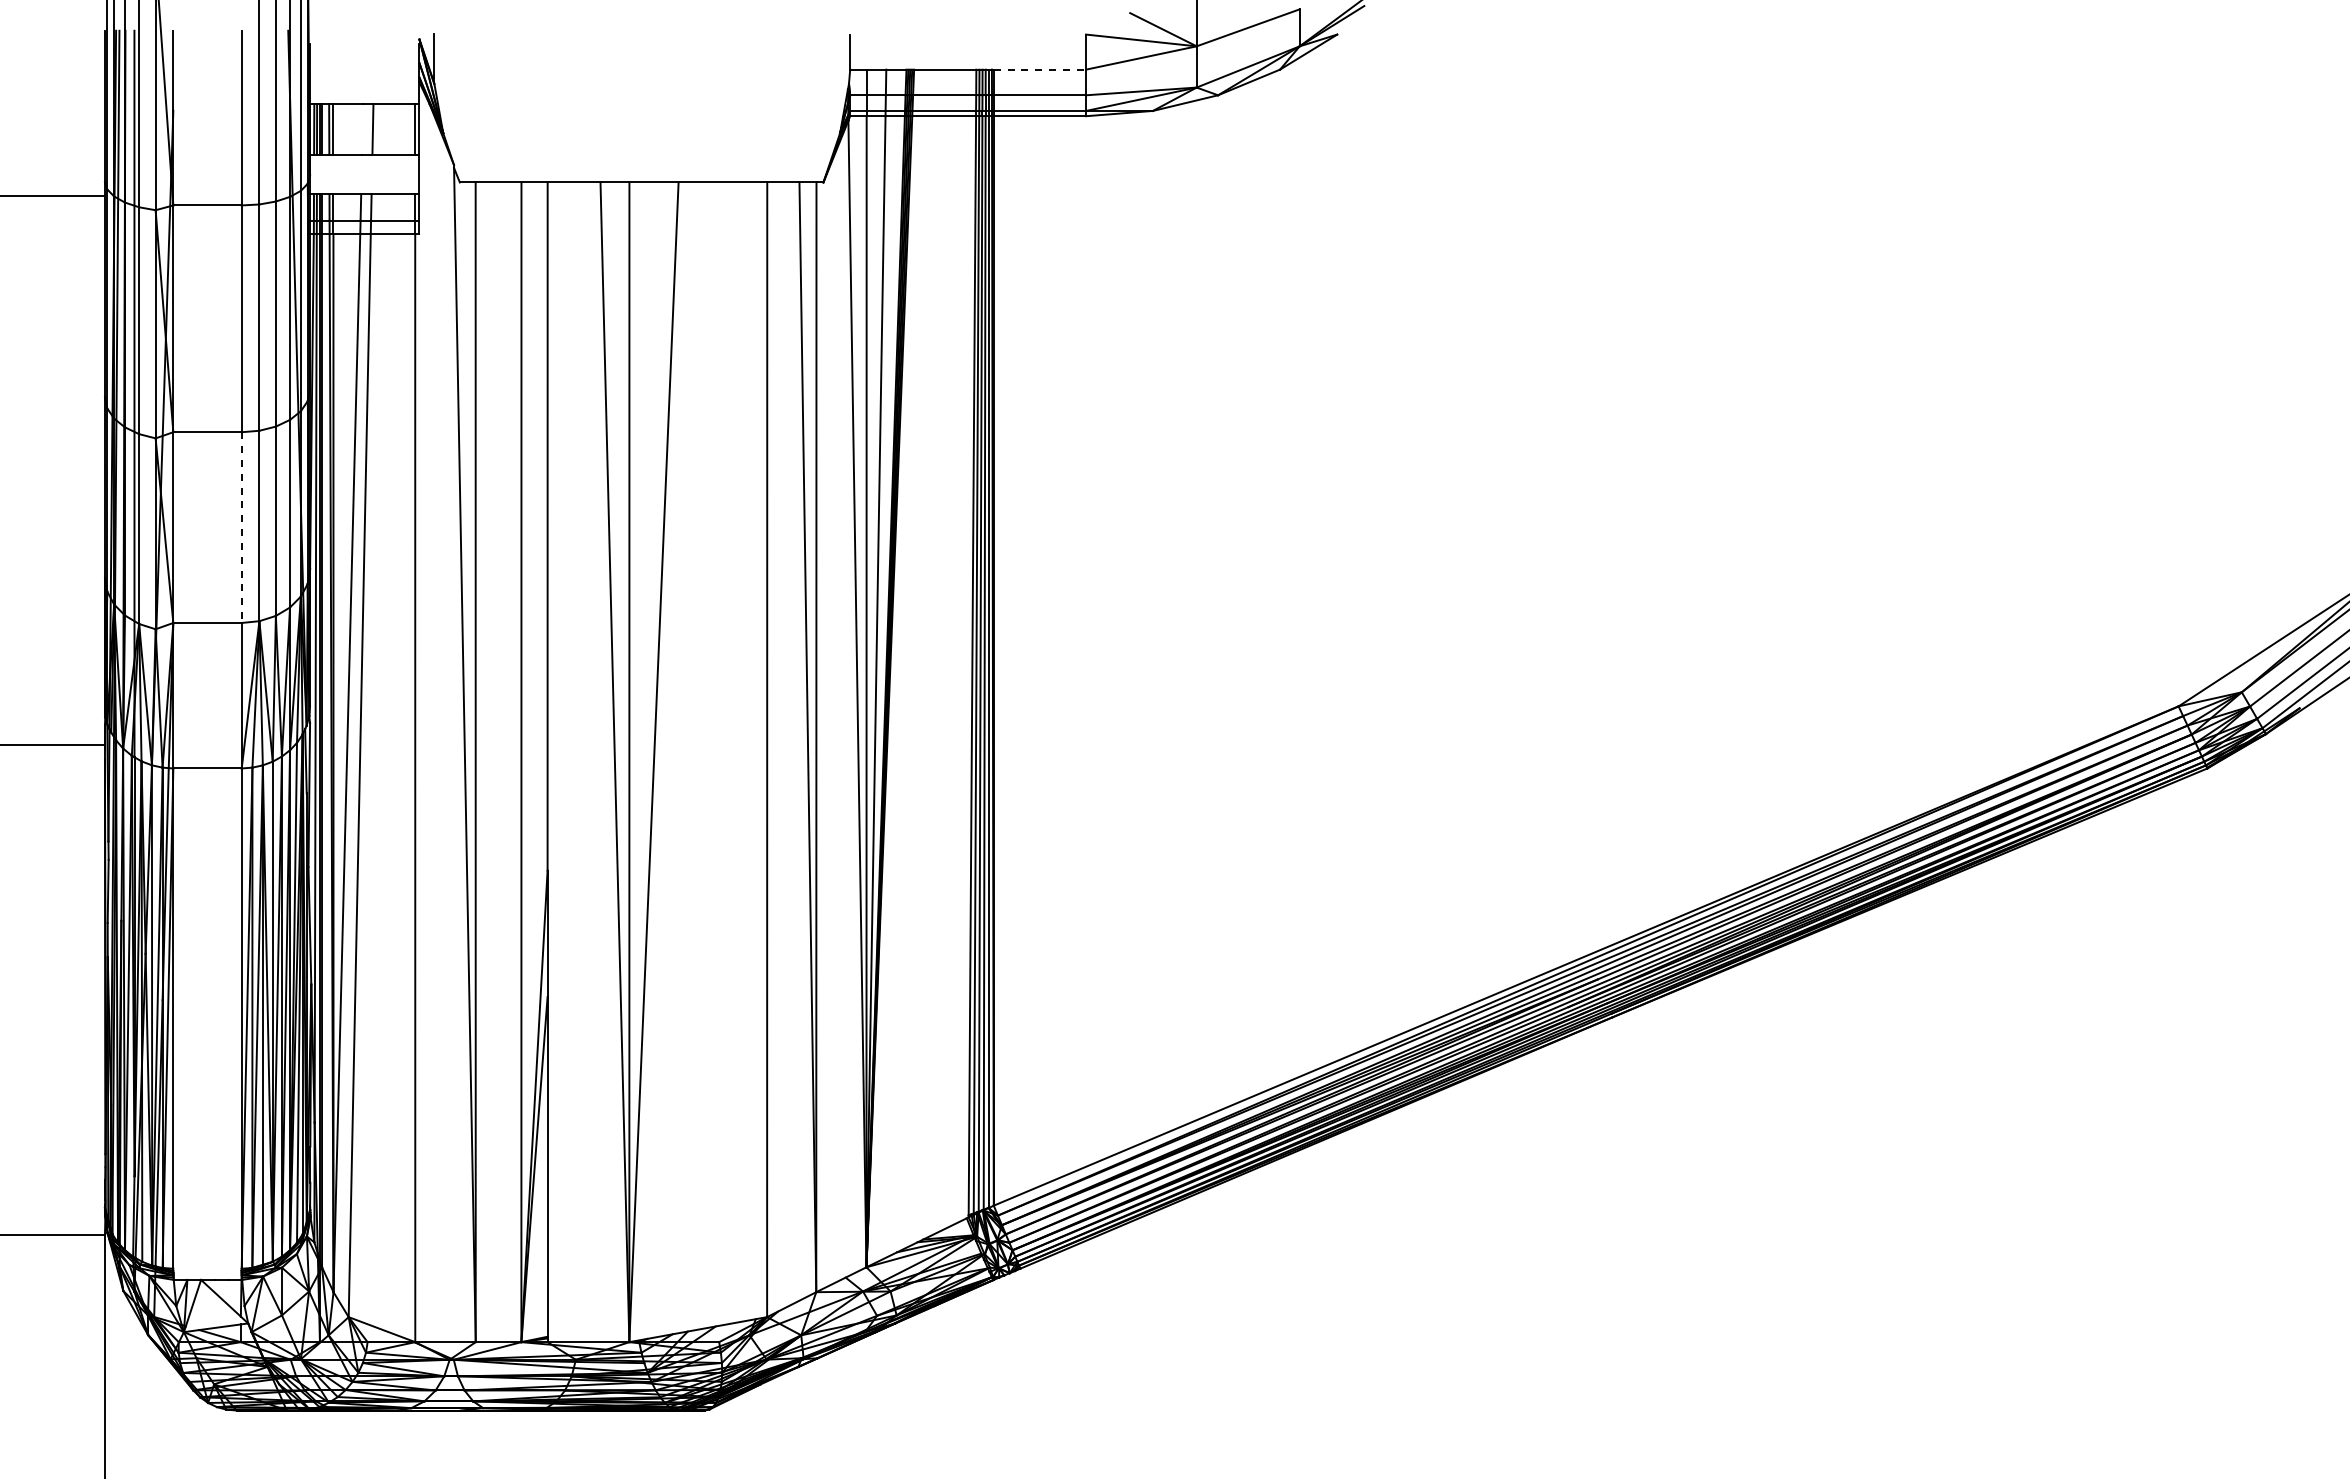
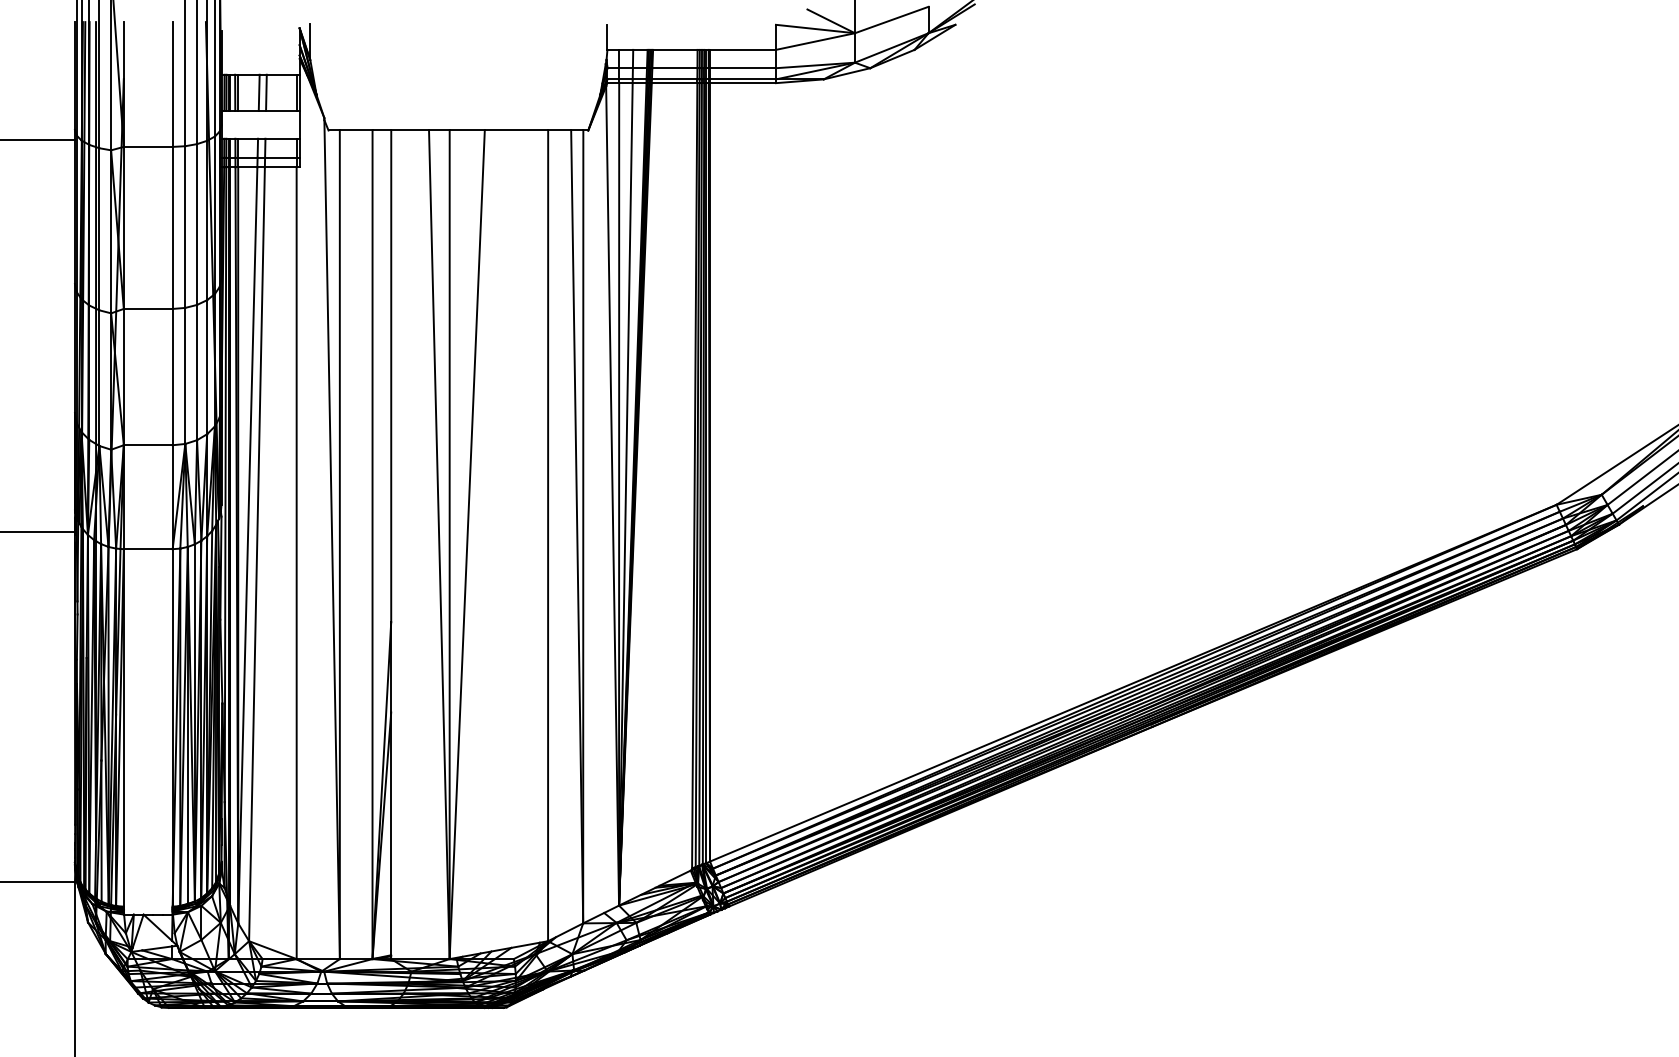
line: (1040, 69) -> (743, 49), dashed -> solid
line: (362, 129) -> (258, 92), added
line: (241, 528) -> (172, 377), dashed -> solid

